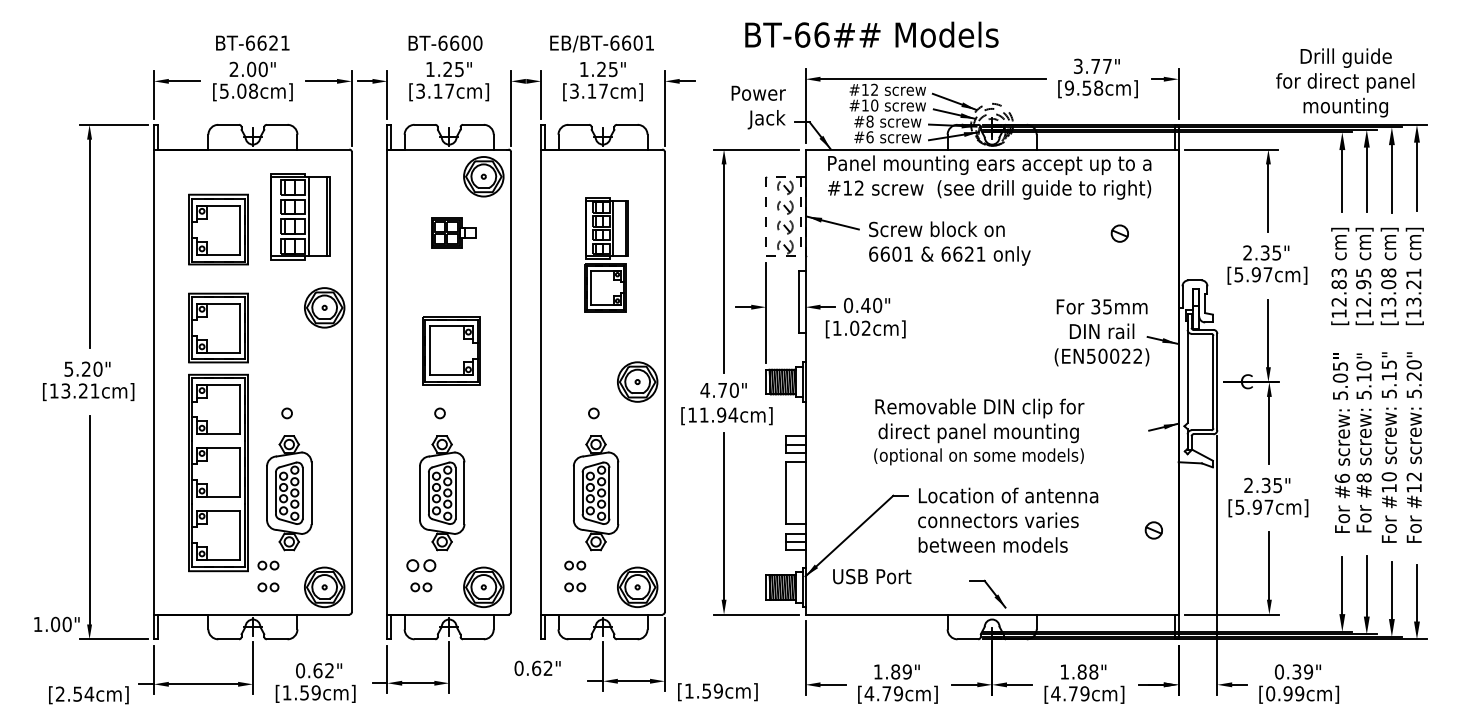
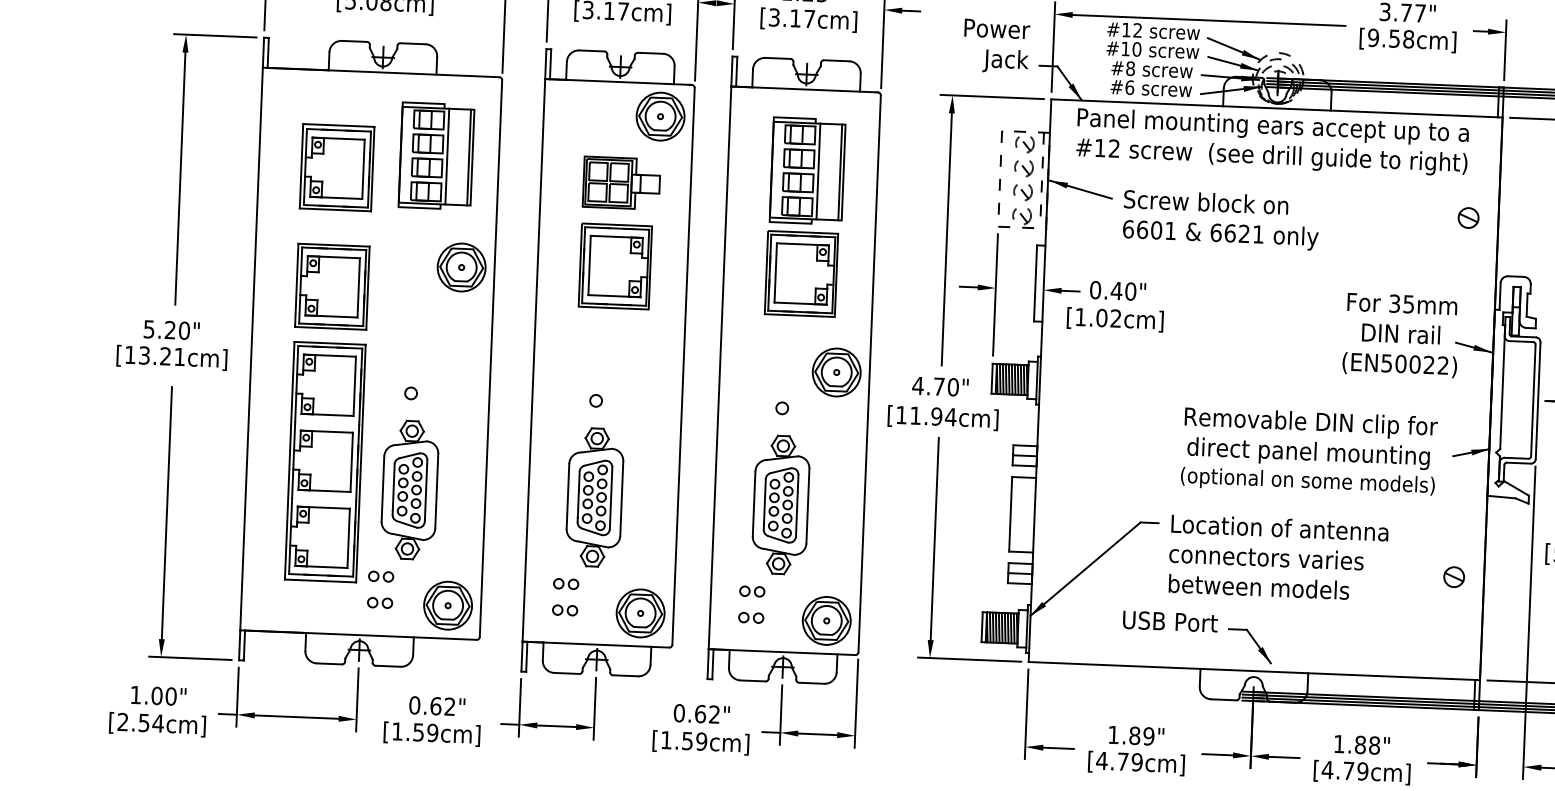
part: (453, 232) -> (621, 182), size x1.43
part: (1119, 233) -> (1468, 217), moved
part: (606, 254) -> (805, 216), size x1.43
part: (451, 350) -> (615, 265), moved
text: (979, 431) -> (1309, 451), moved
part: (421, 565) -> (566, 583), size x0.71
text: (872, 576) -> (1170, 621), moved
text: (56, 624) -> (158, 696), moved
text: (717, 692) -> (700, 743), moved

